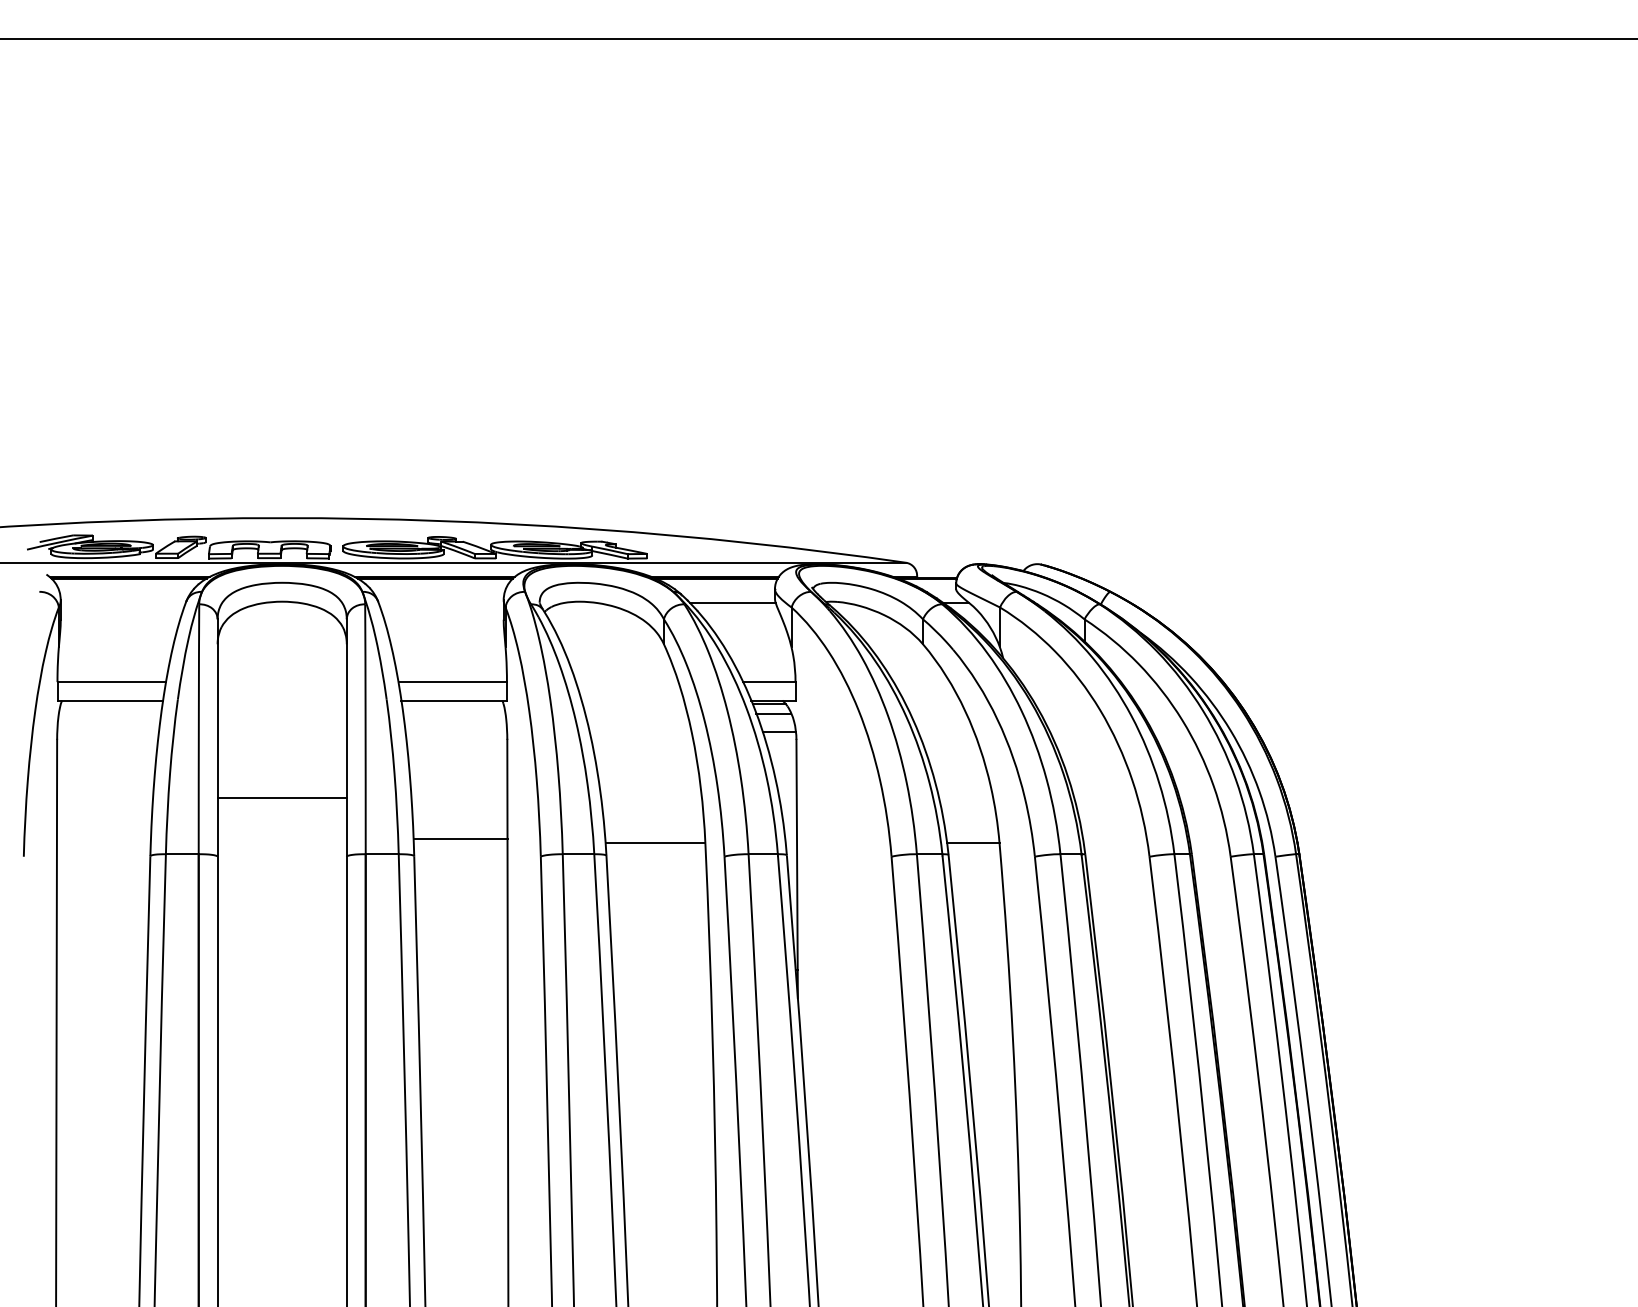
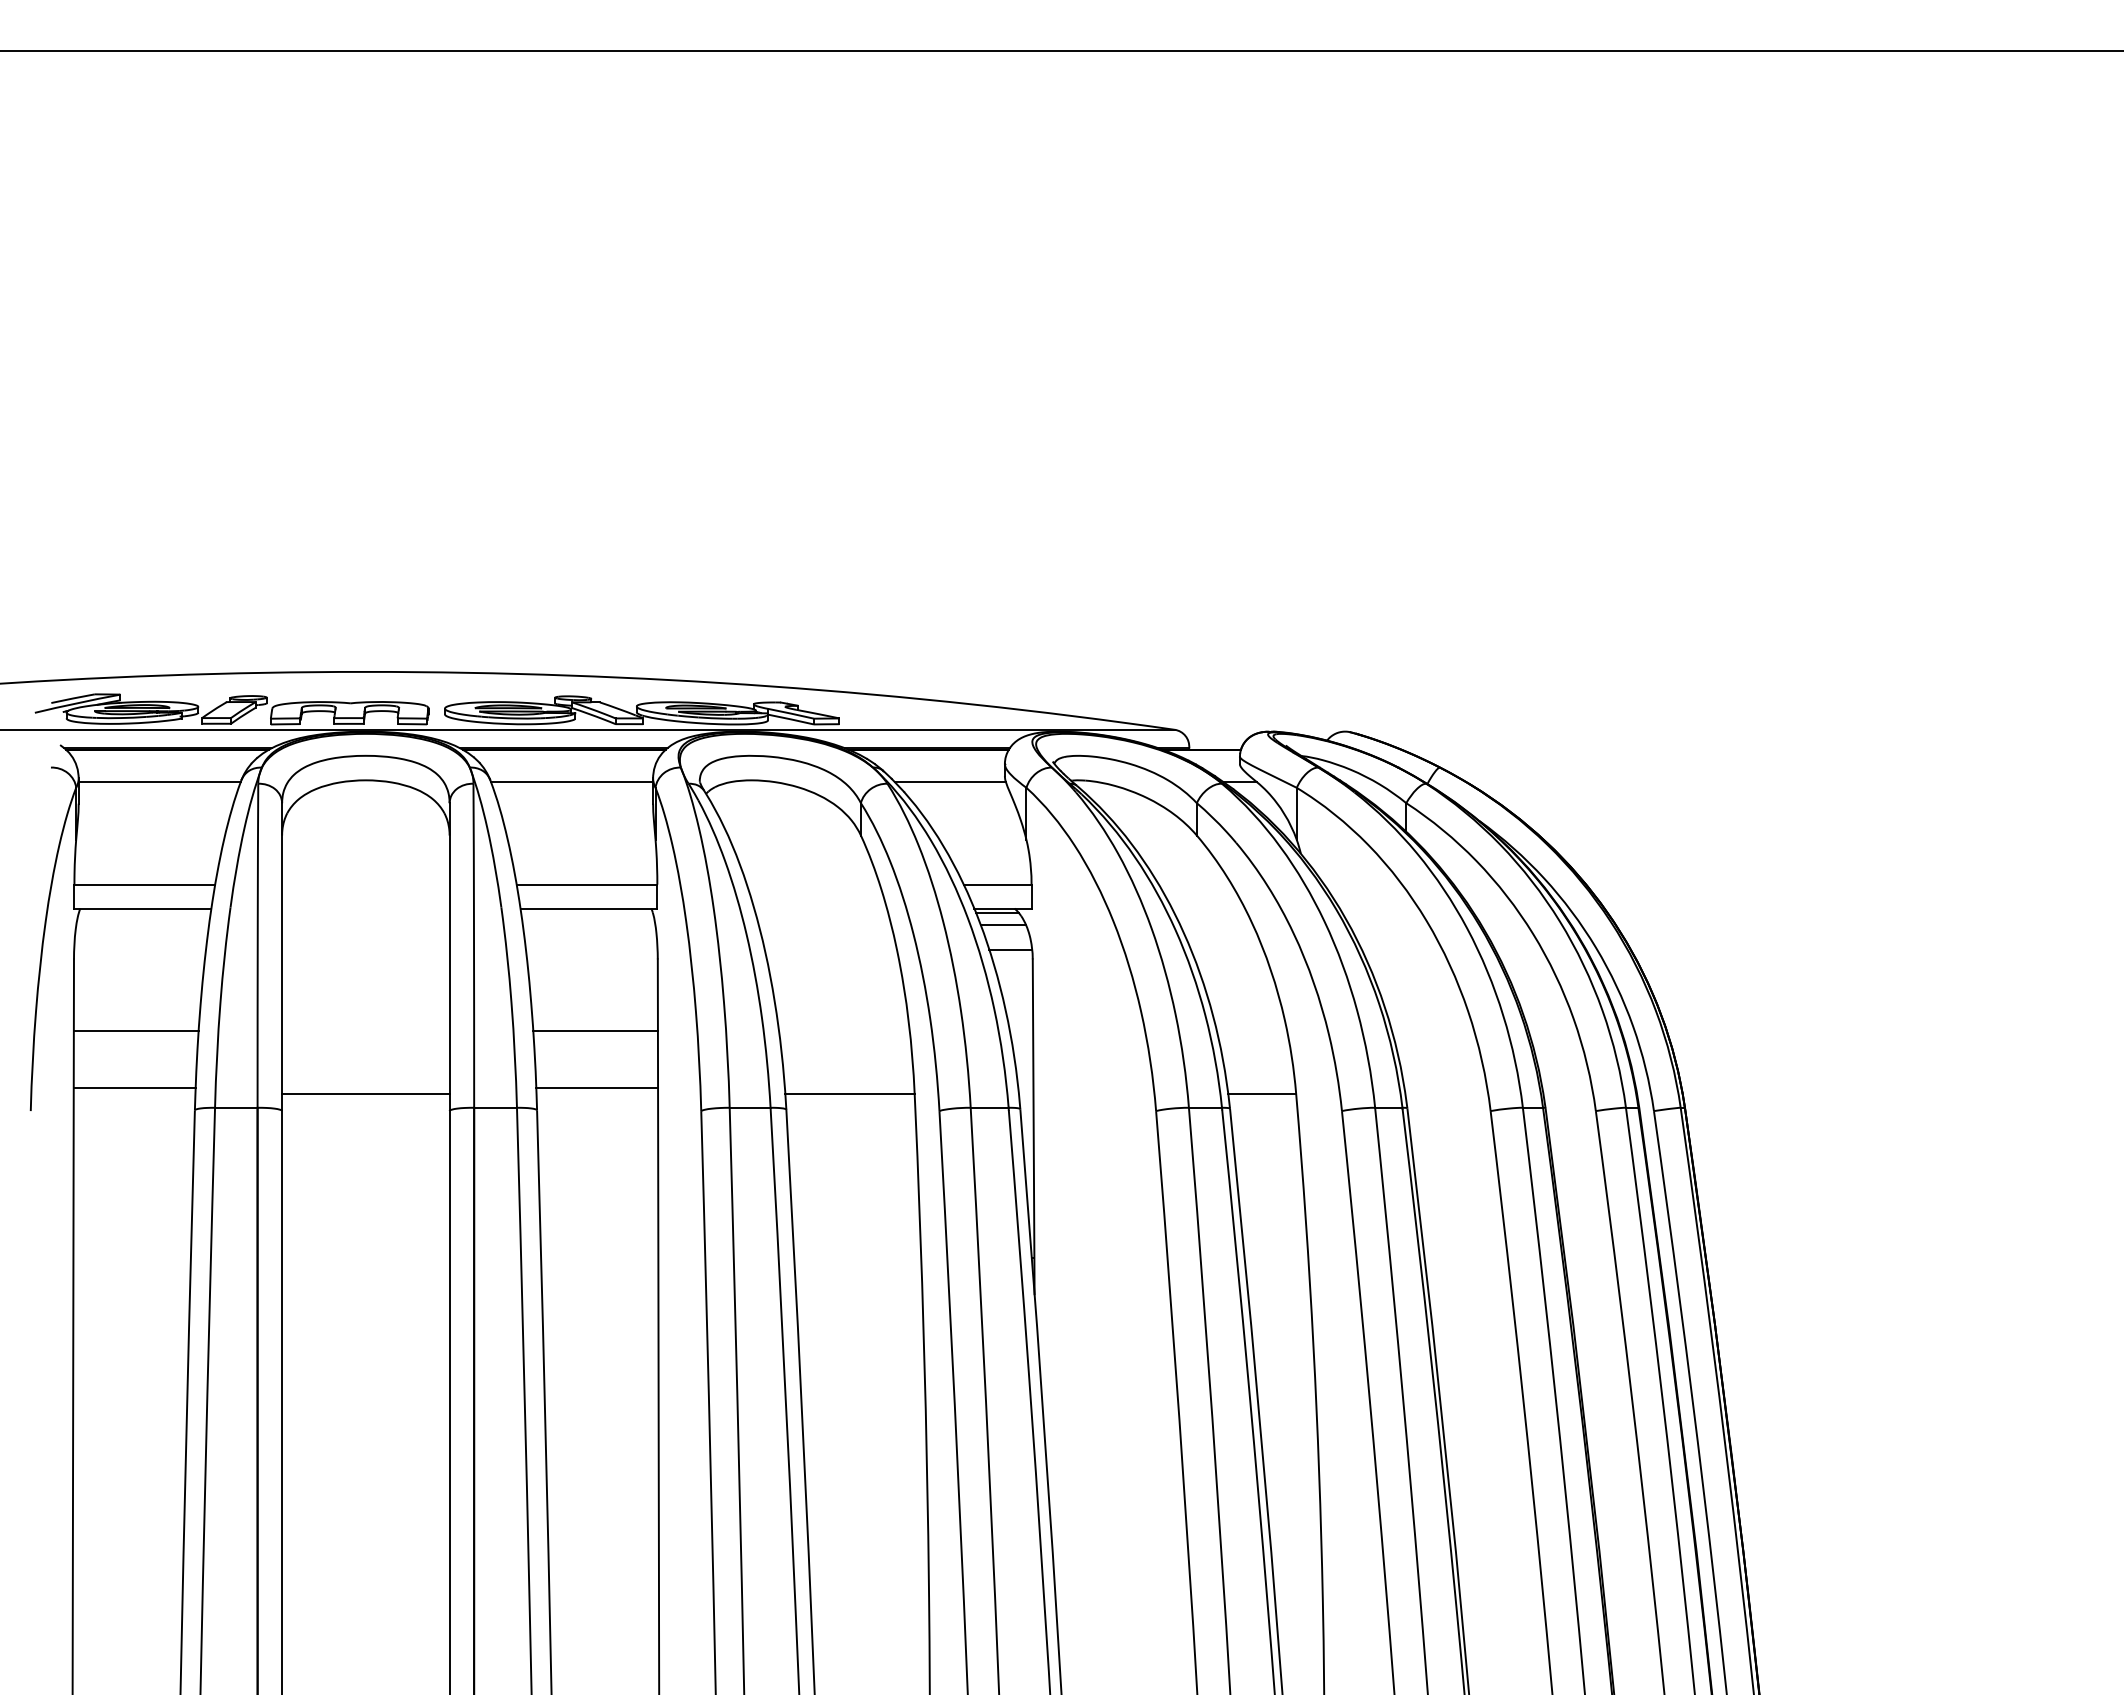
line: (123, 603) -> (159, 782), added
line: (441, 603) -> (572, 782), added
line: (104, 794) -> (135, 1030), added
line: (459, 794) -> (595, 1030), added
line: (281, 797) -> (365, 1093), moved
line: (103, 838) -> (134, 1087), added

